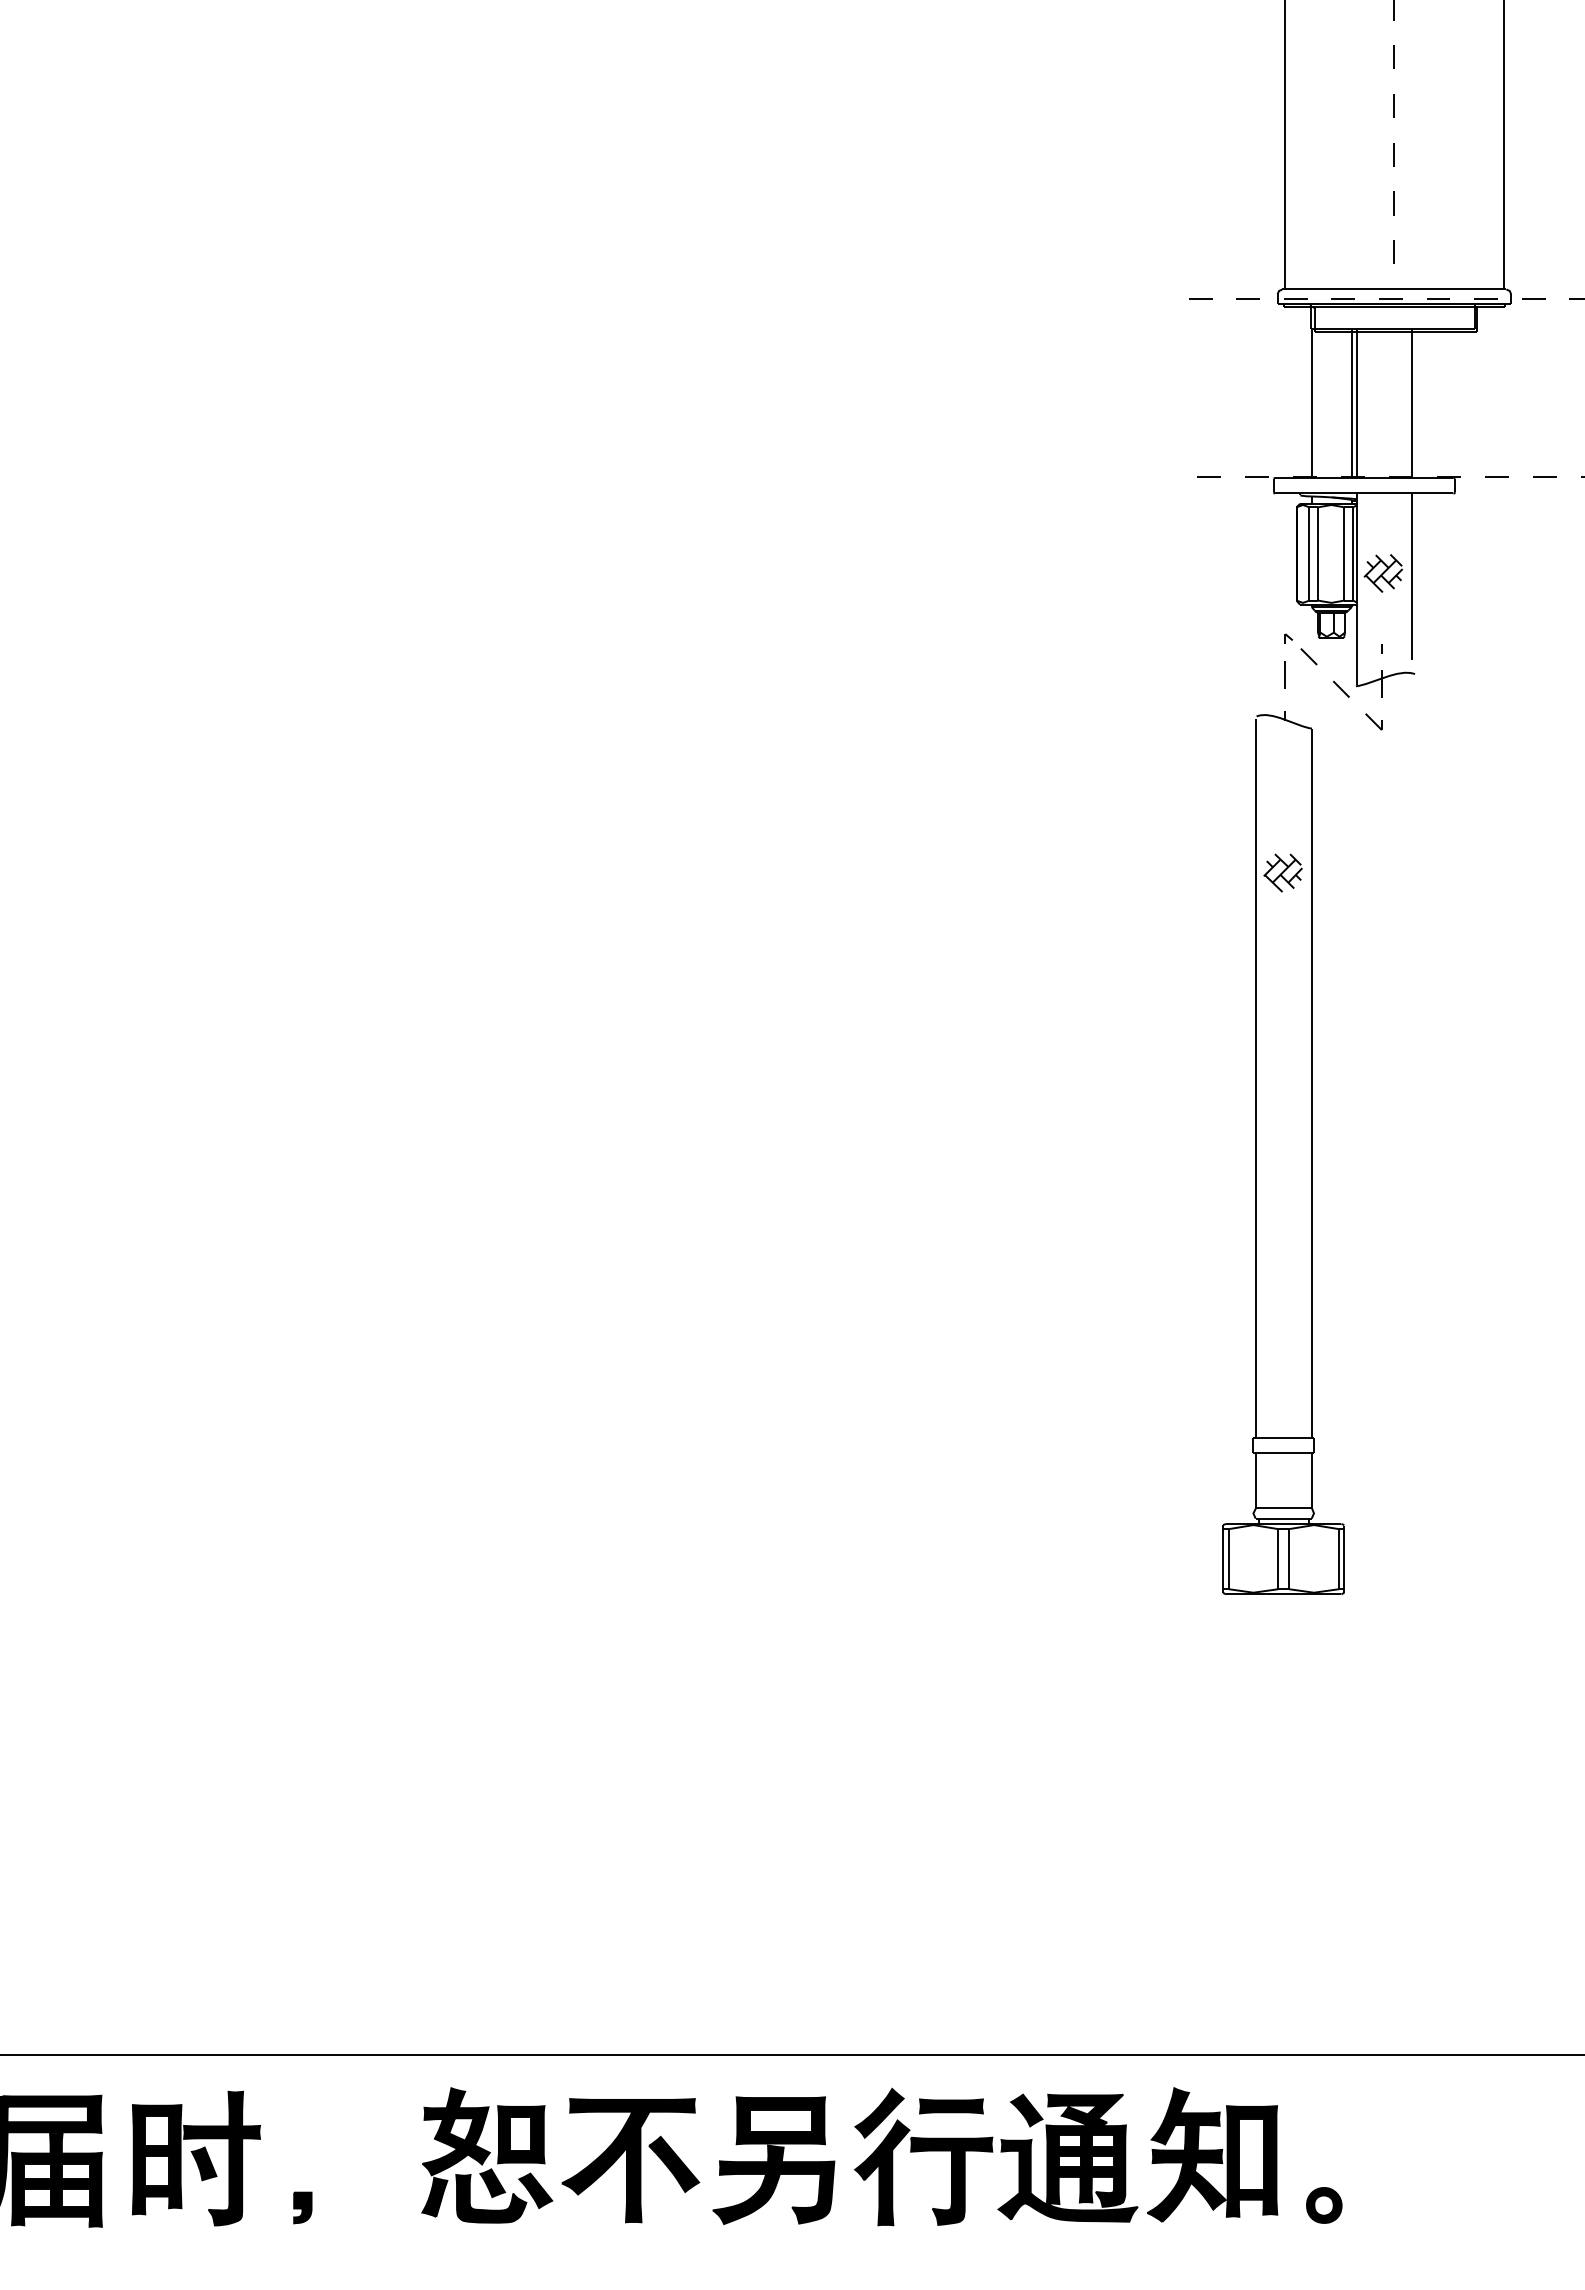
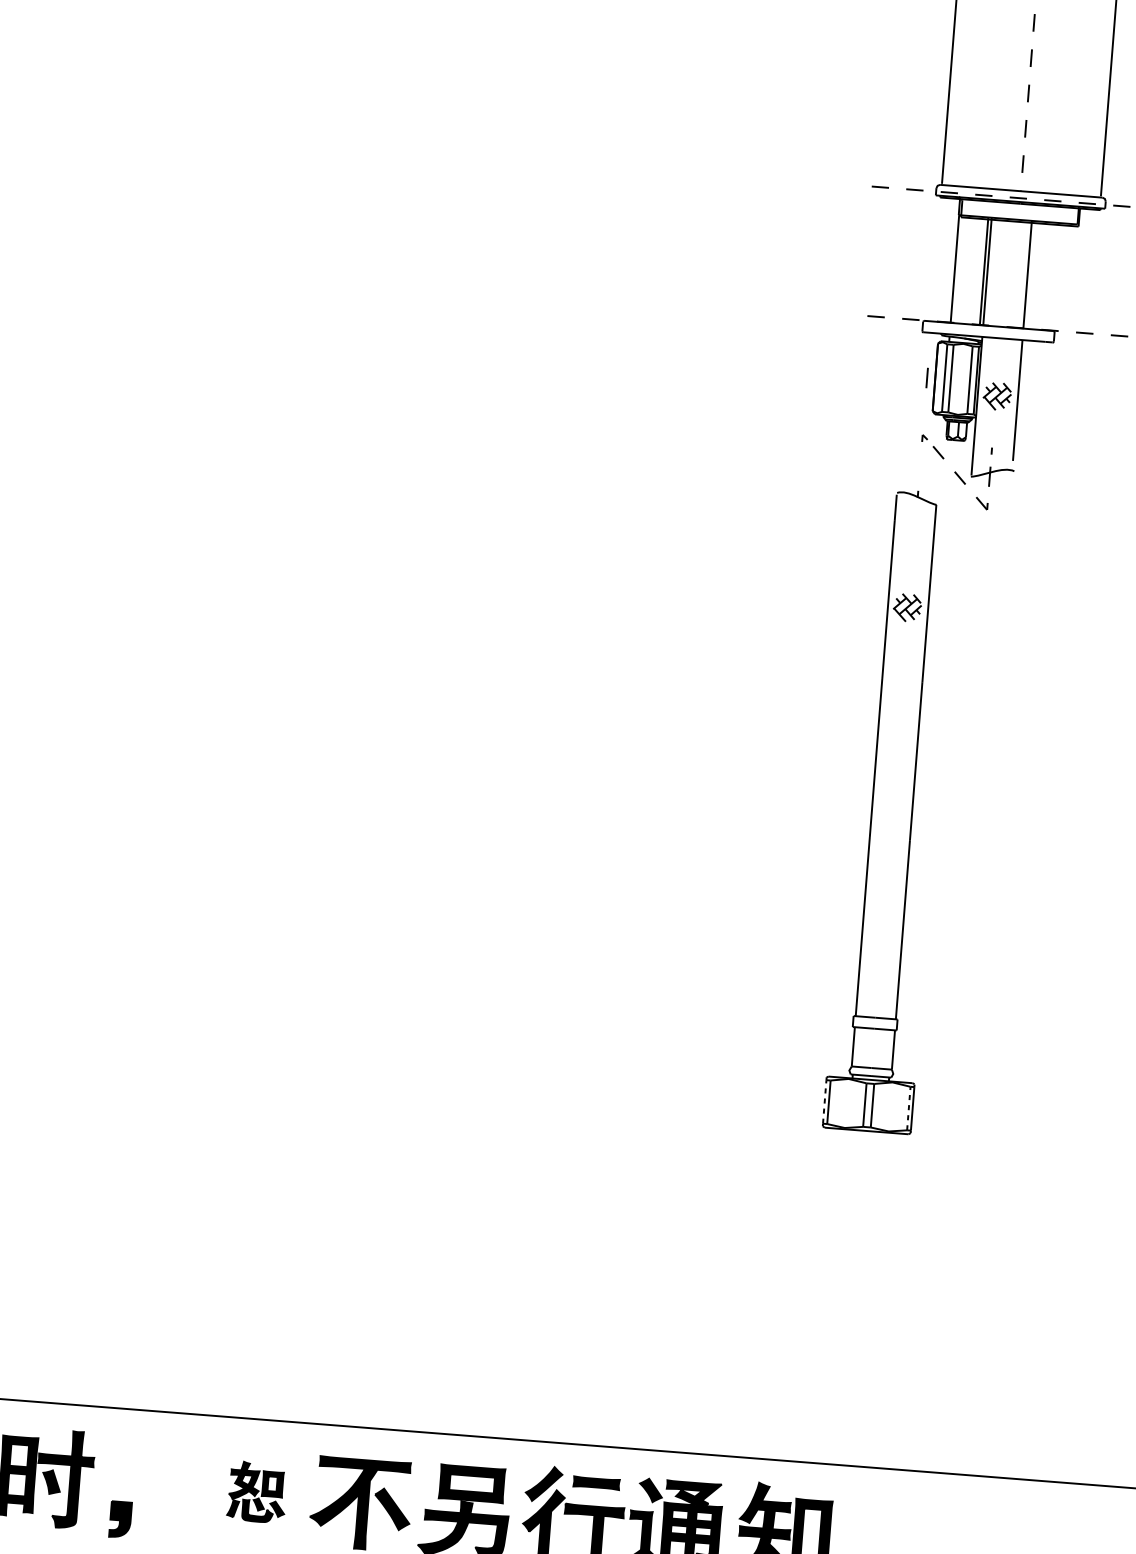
line: (1284, 674) -> (926, 377), moved
line: (1223, 1558) -> (825, 1101), solid -> dashed
line: (1339, 1558) -> (909, 1108), solid -> dashed
part: (487, 2155) -> (257, 1492), size x0.6
part: (302, 2207) -> (120, 1519), size x1.6

